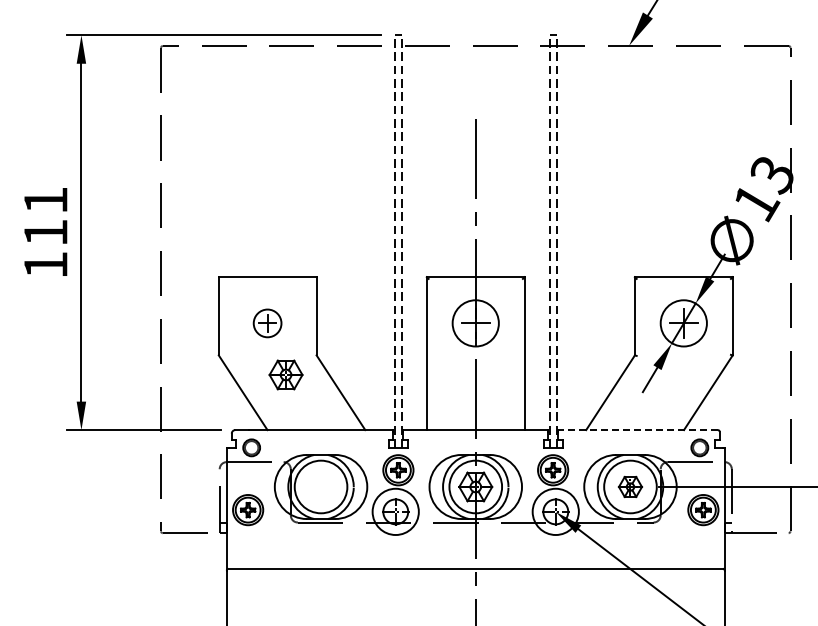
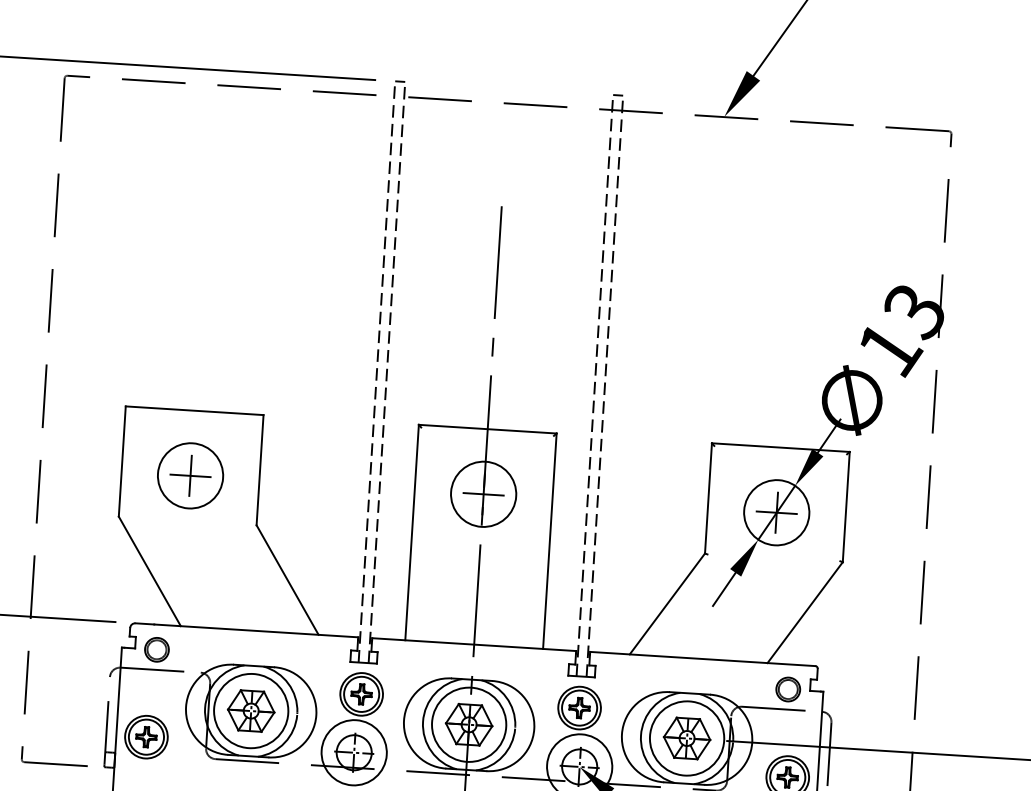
part: (267, 323) -> (190, 476), size x1.67
part: (285, 374) -> (250, 710), moved
line: (638, 430) -> (703, 659), dashed -> solid
part: (630, 486) -> (687, 737), size x1.43

